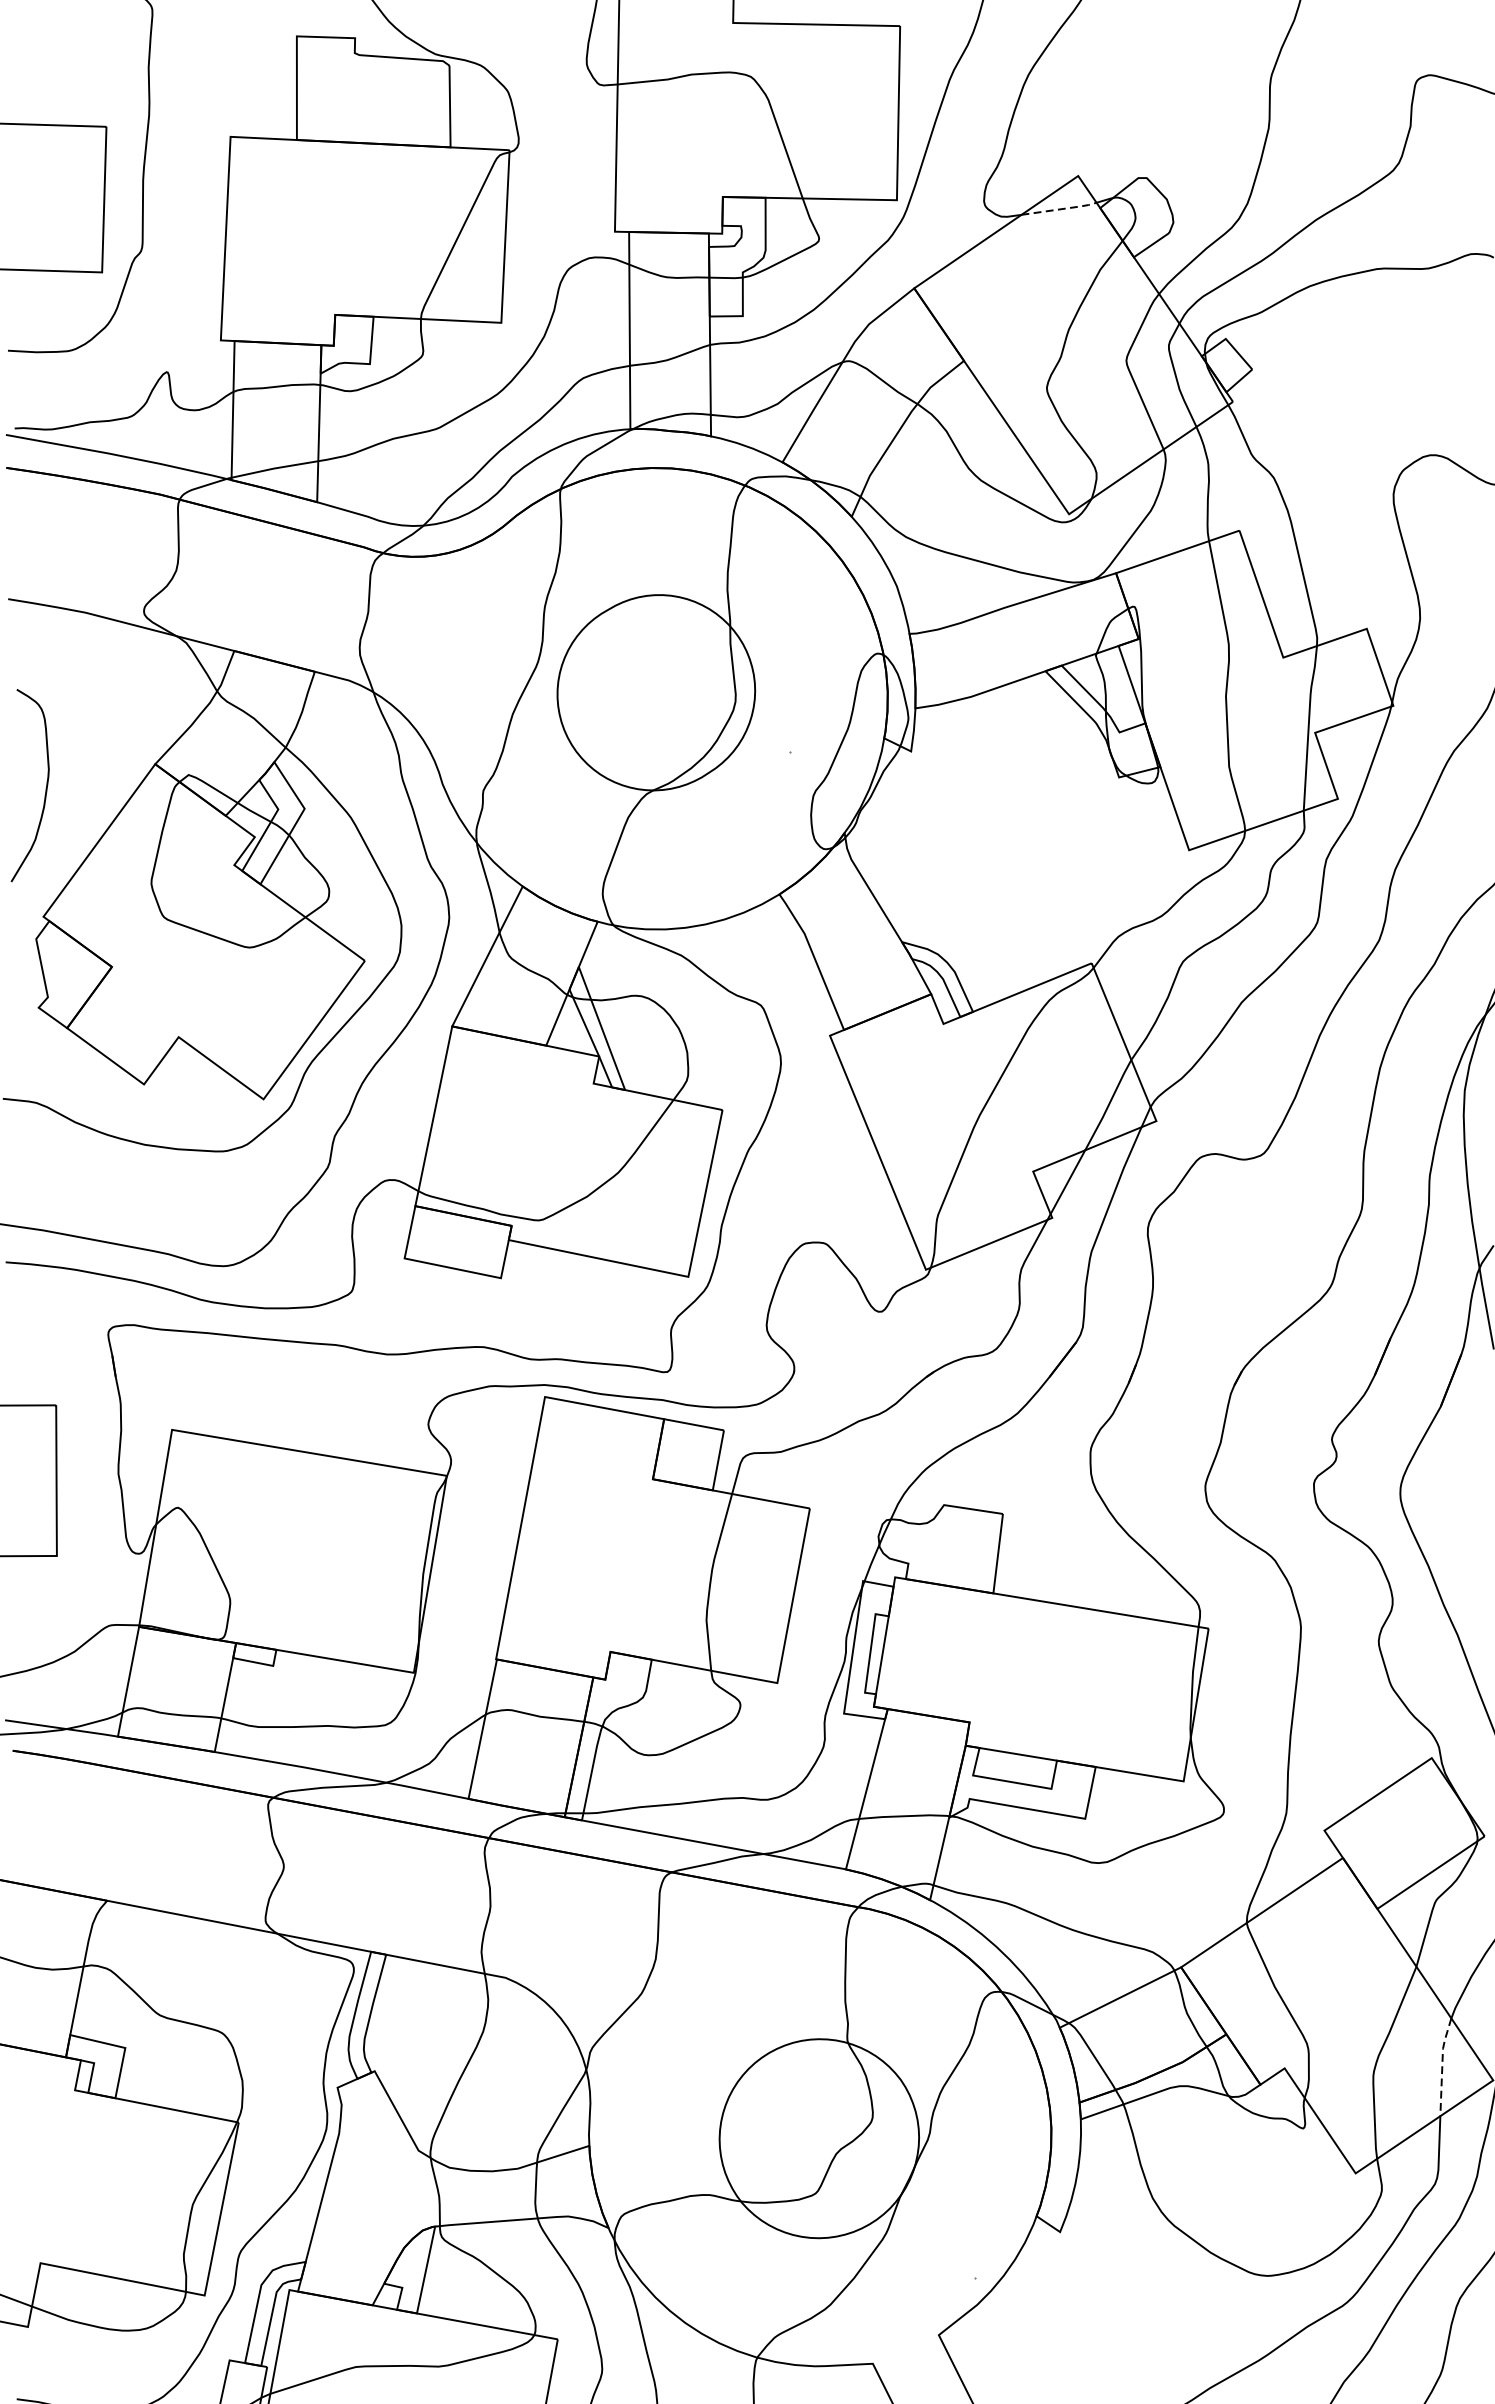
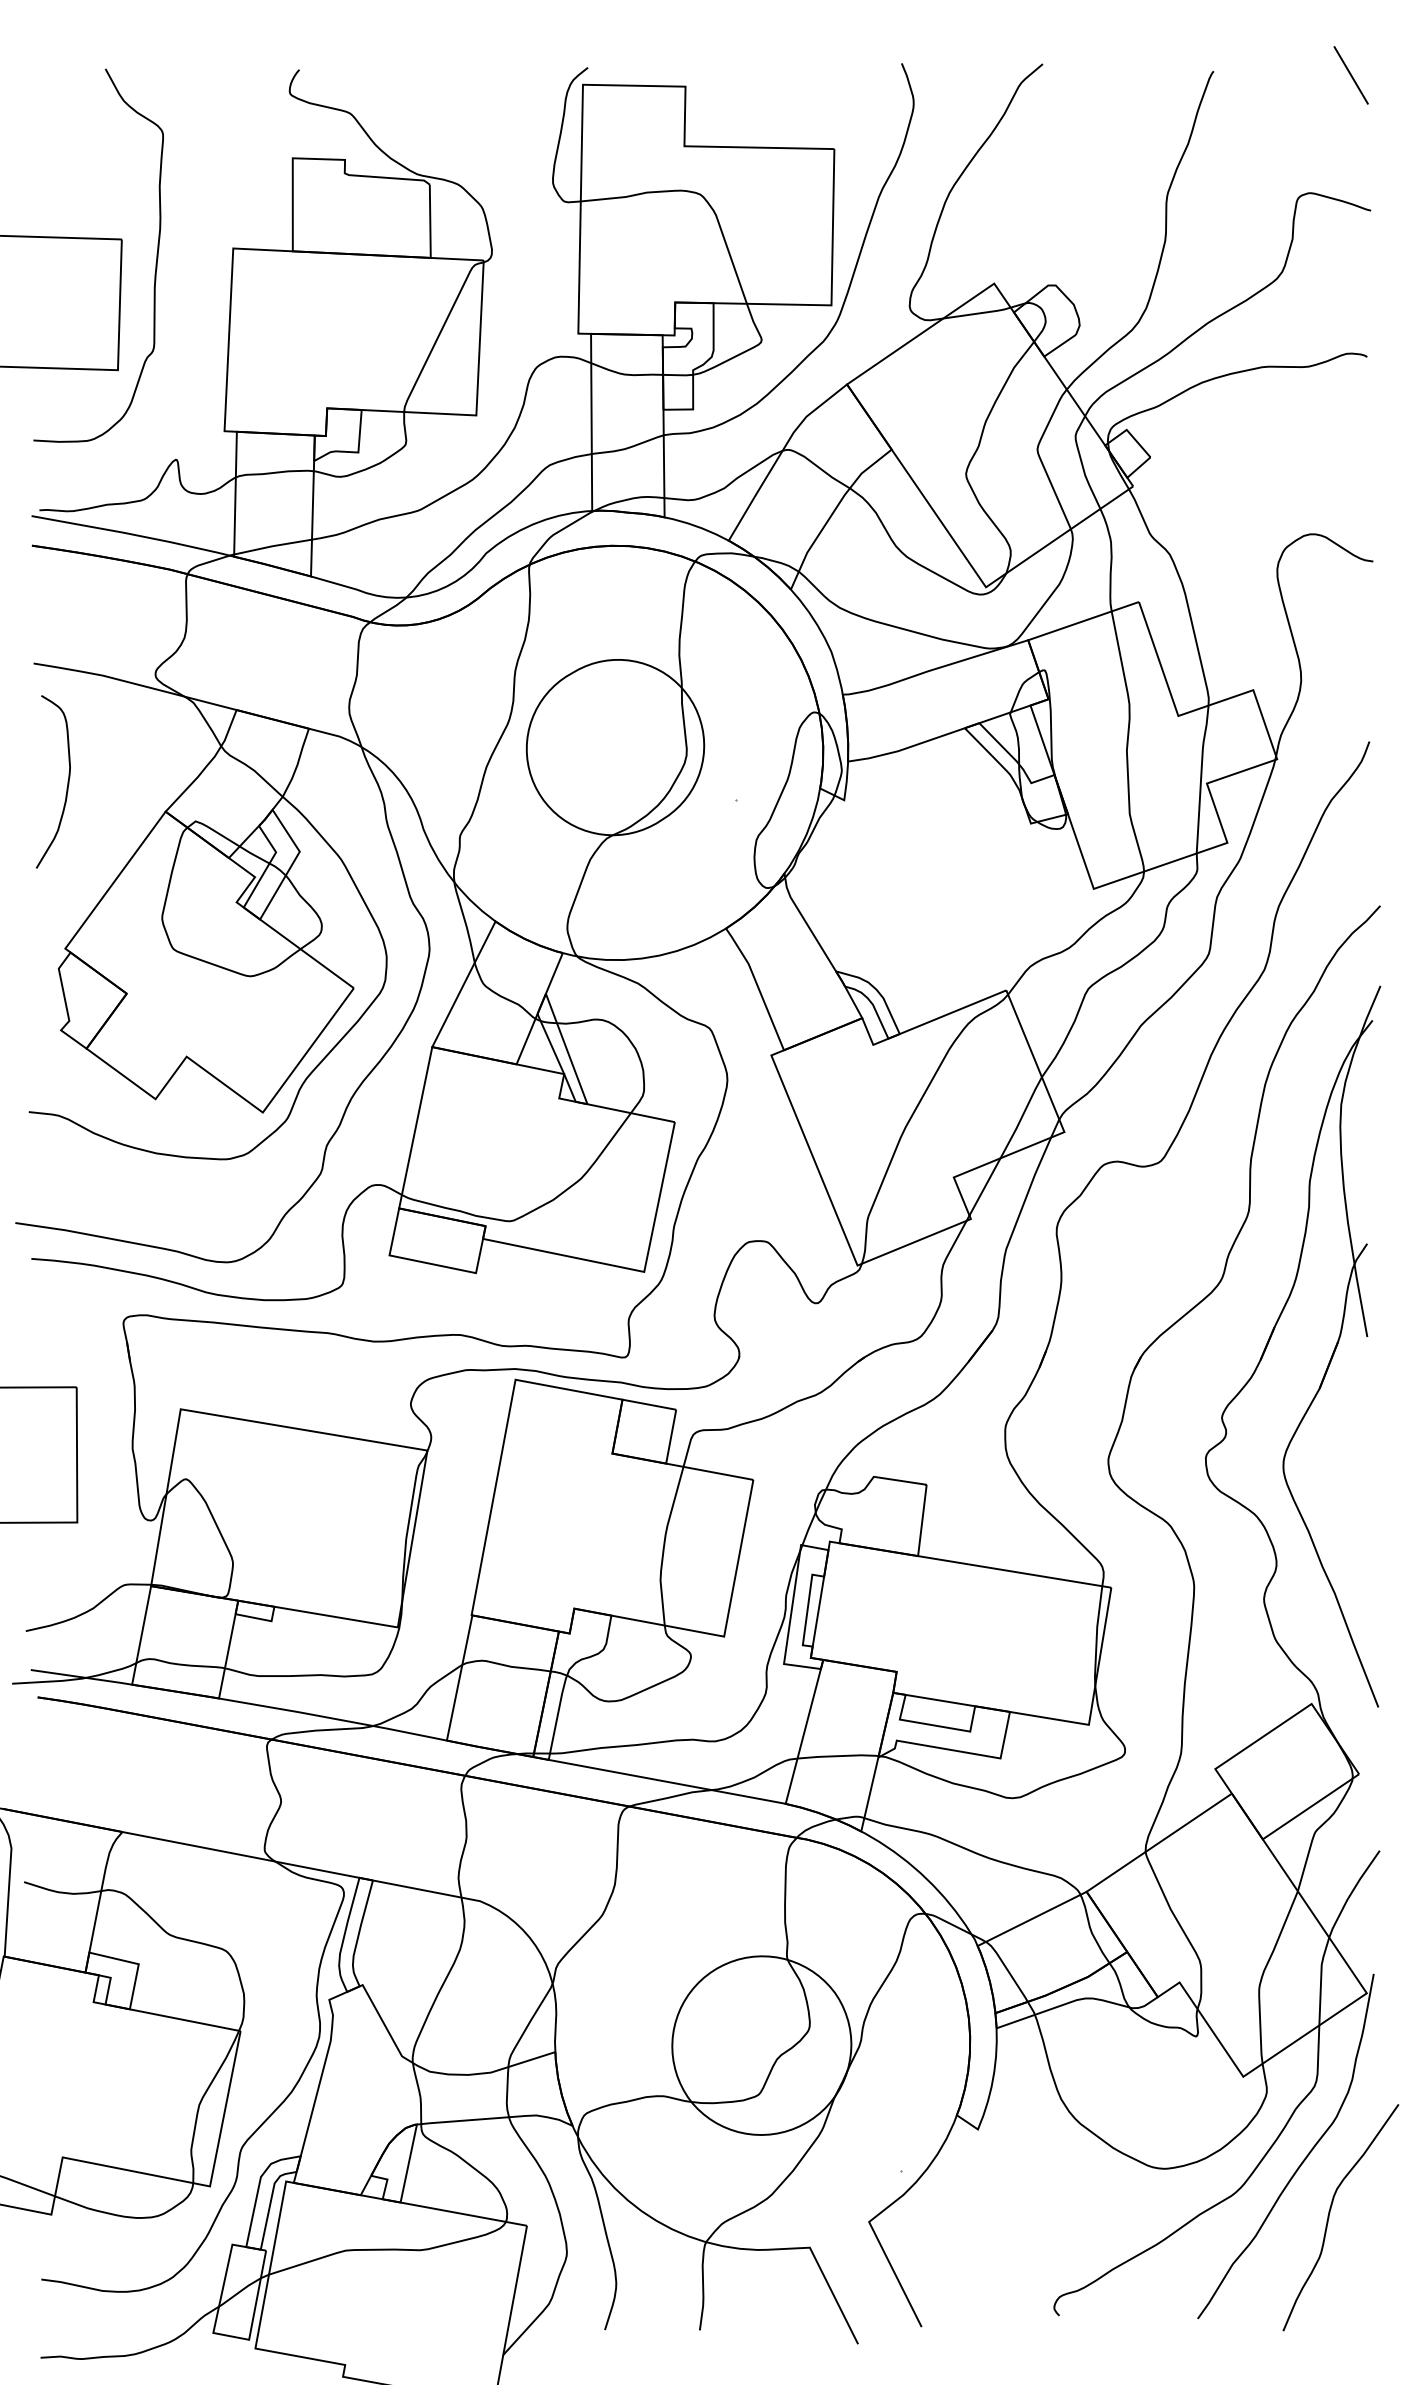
line: (1060, 209) -> (978, 313), dashed -> solid
curve: (45, 785) -> (67, 781), moved
line: (1442, 2065) -> (1321, 1979), dashed -> solid

